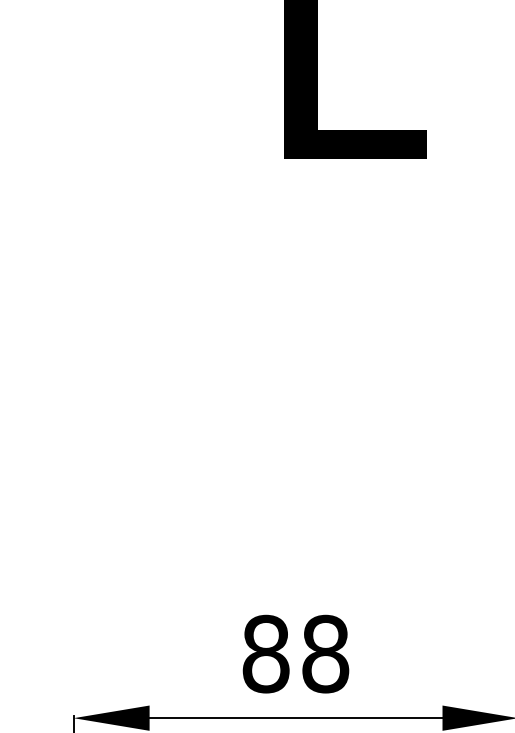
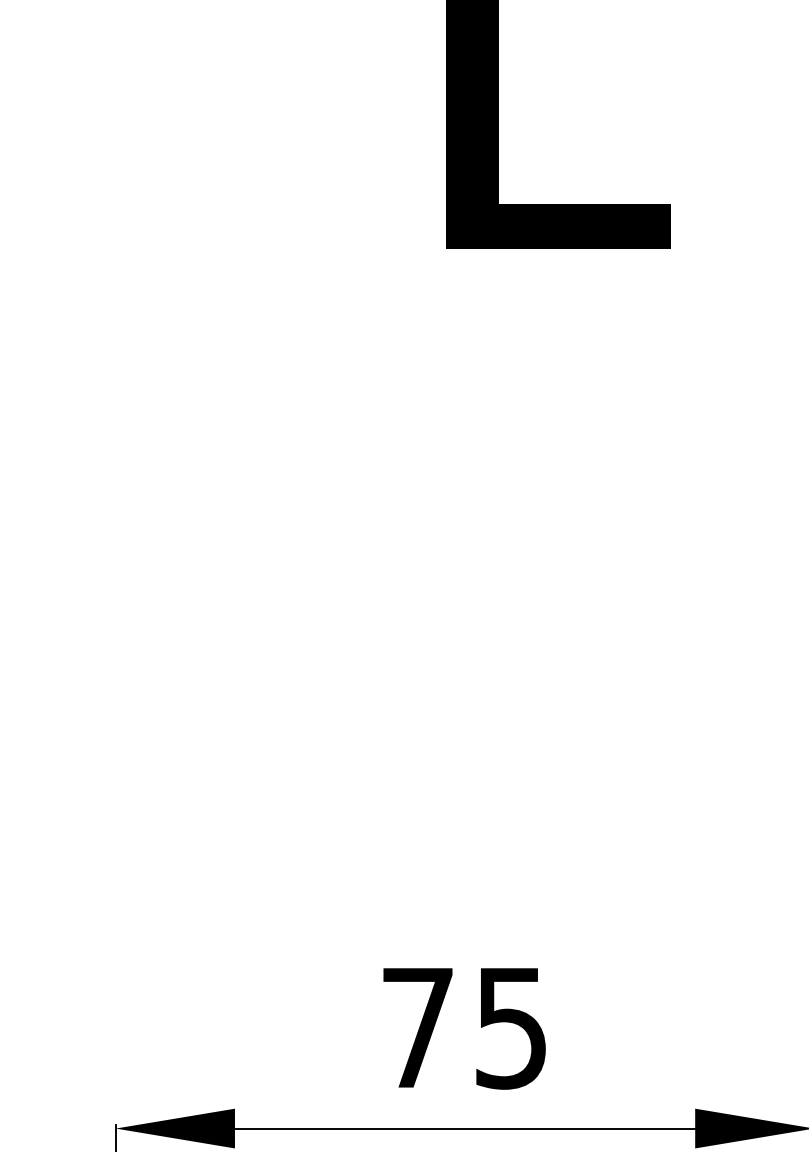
text: (295, 653) -> (464, 1026), 88 -> 75

